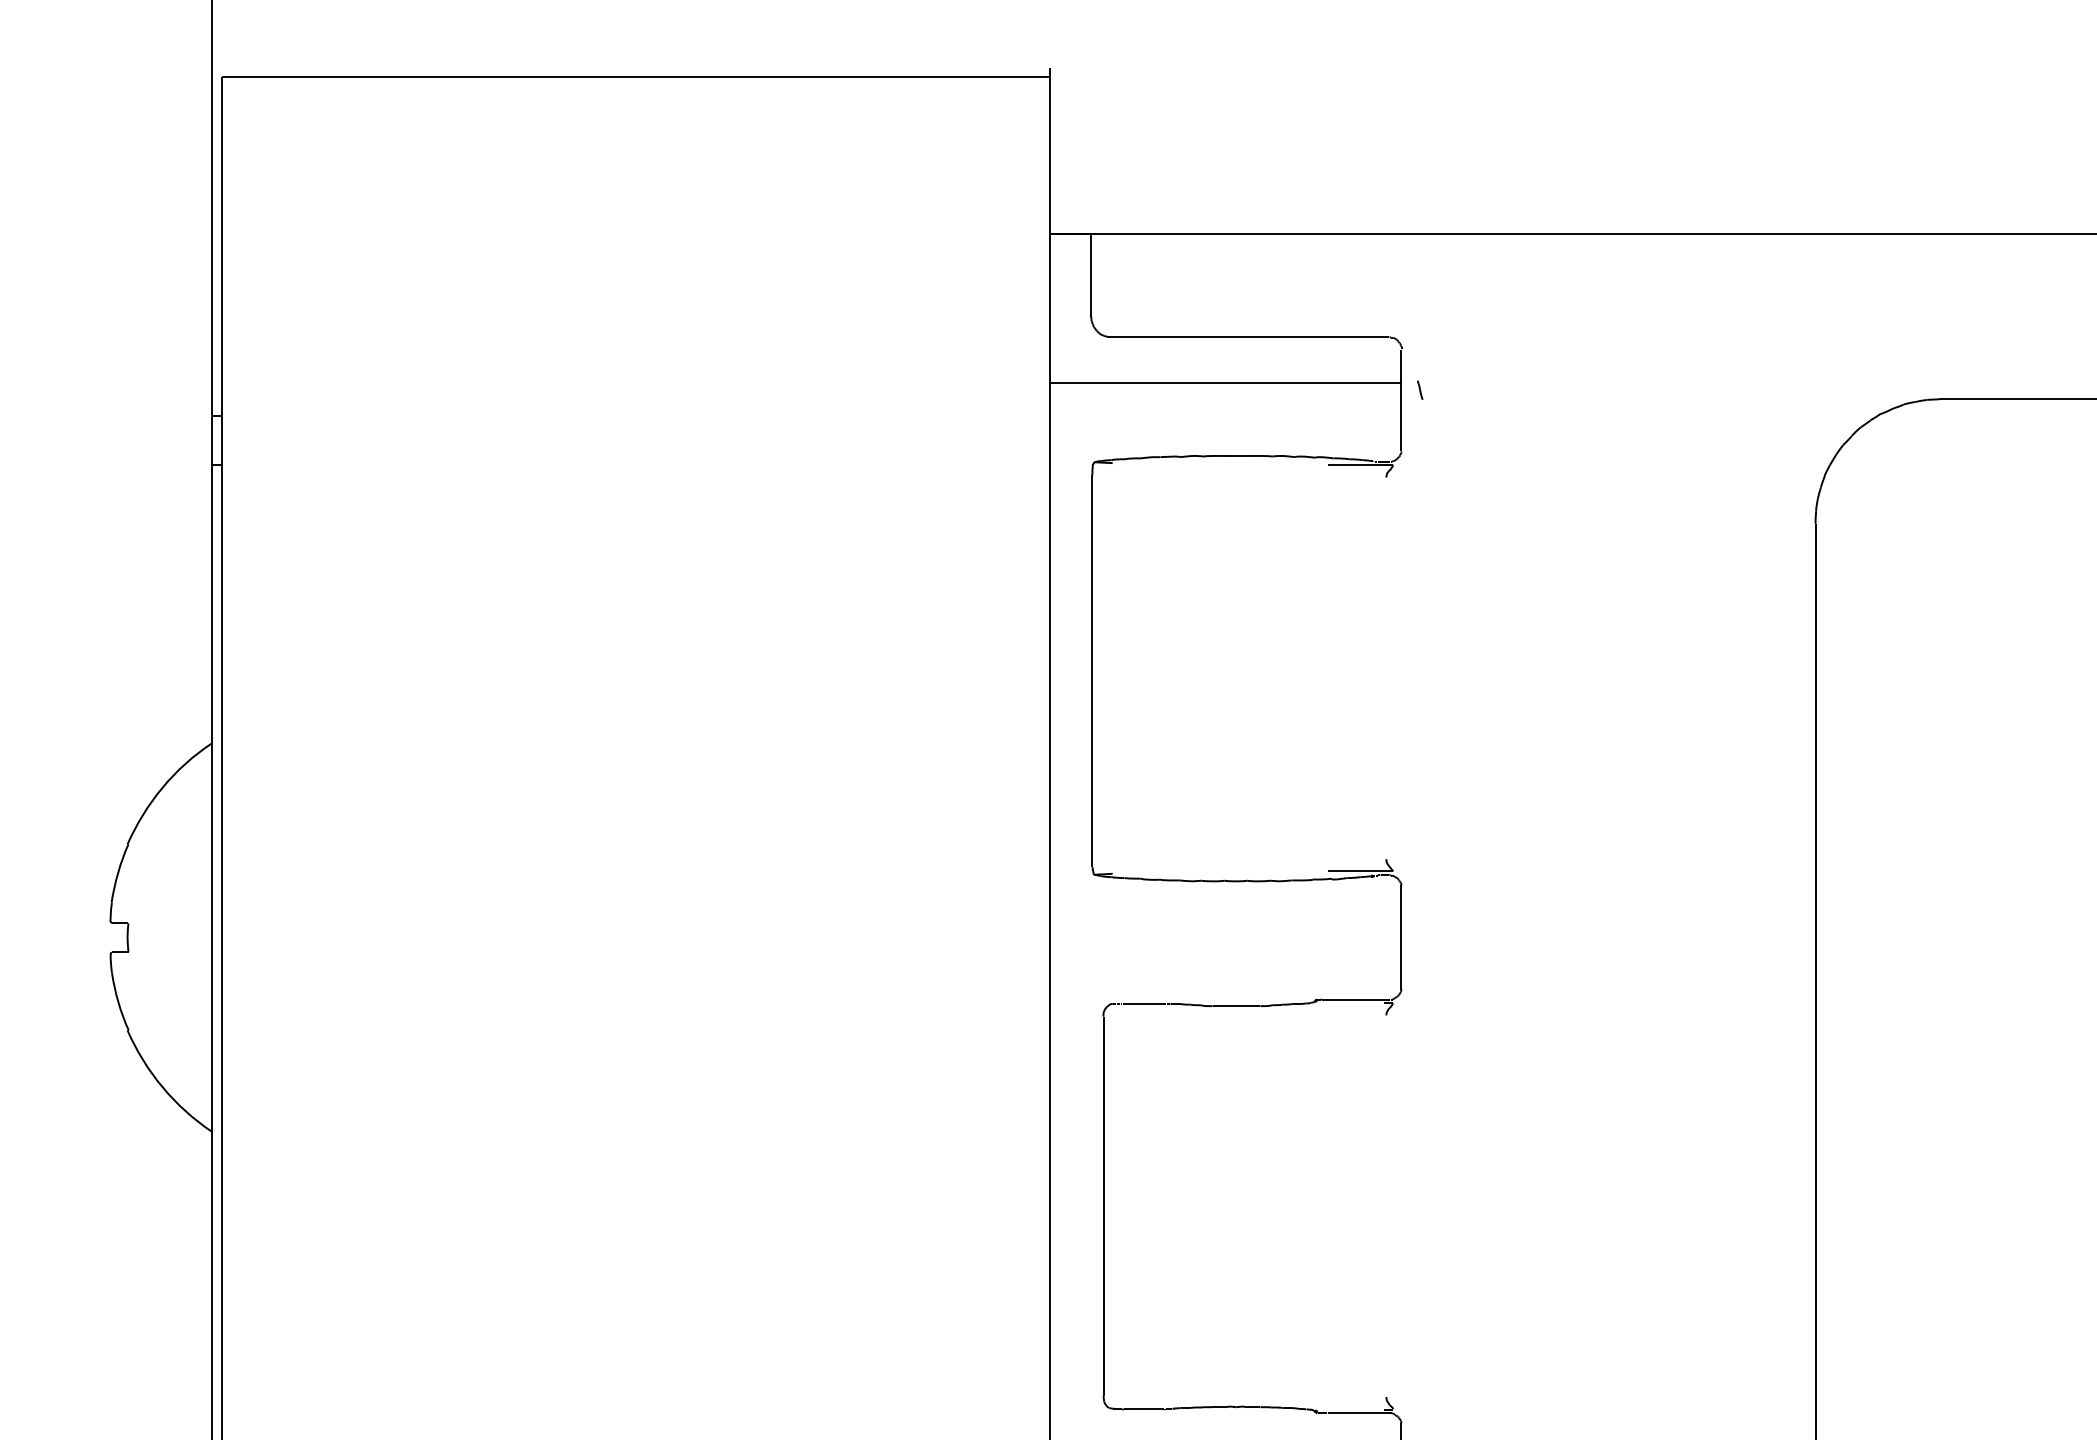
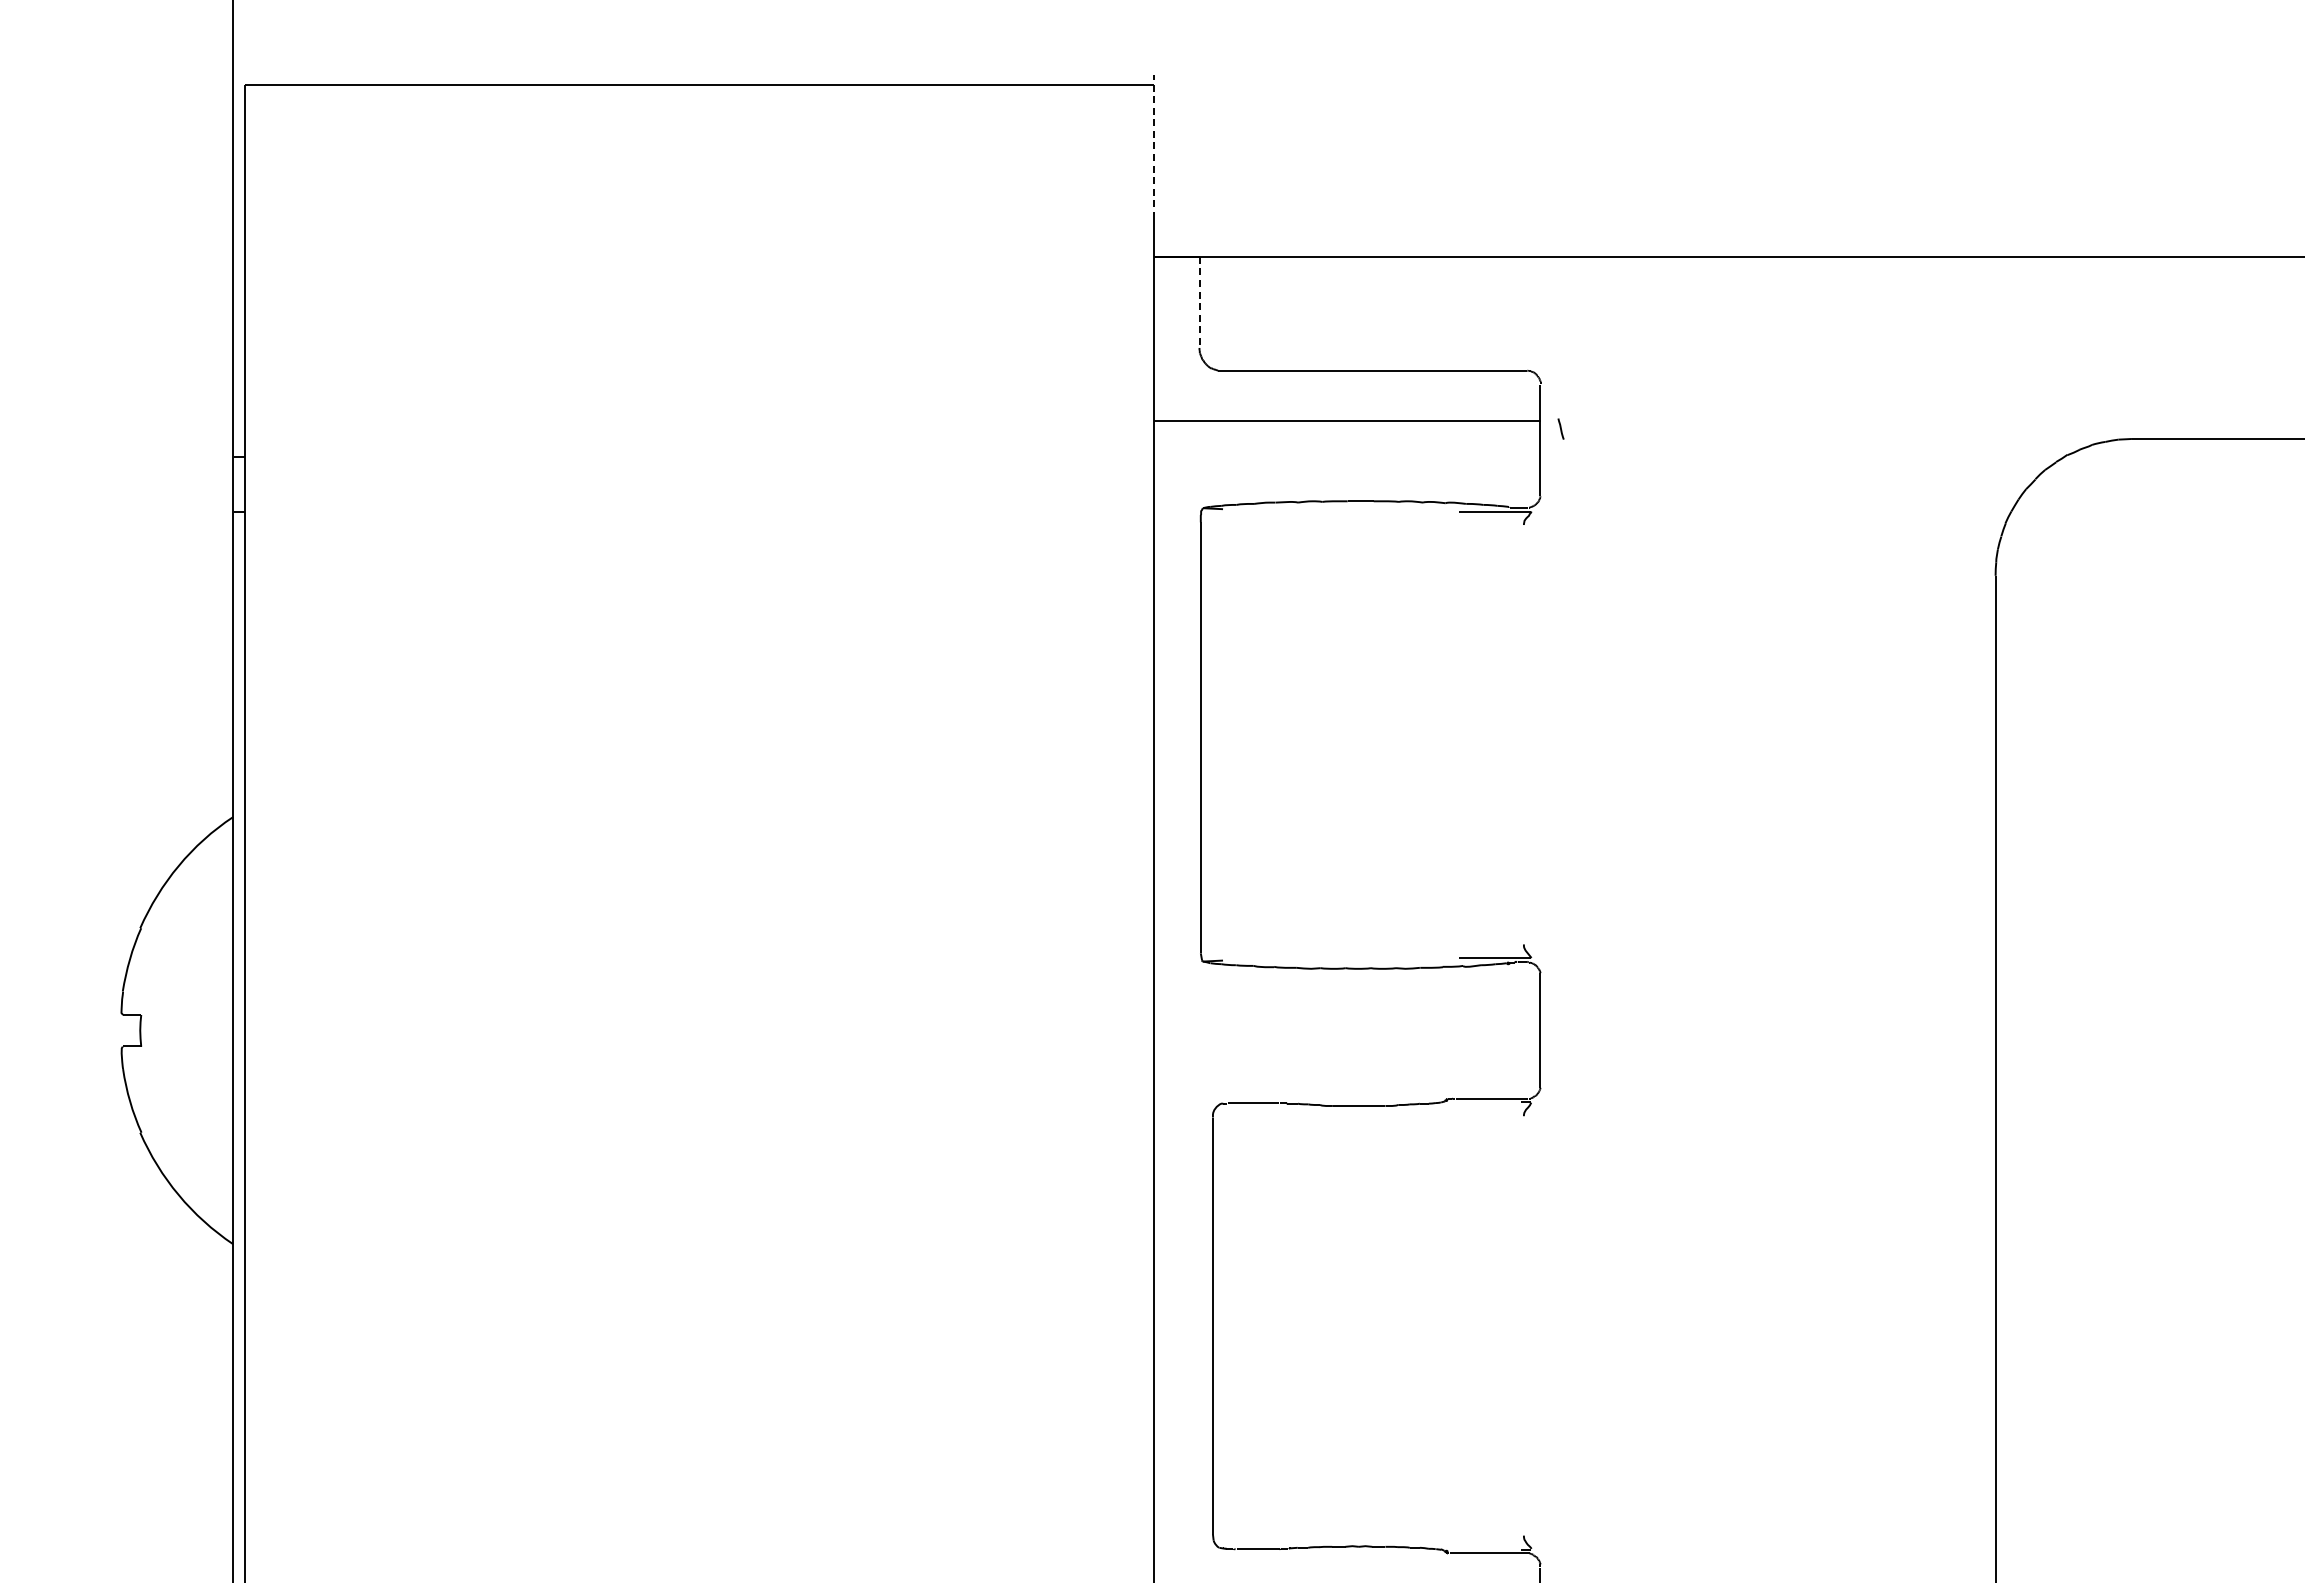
line: (1050, 133) -> (1154, 146), solid -> dashed
line: (1091, 275) -> (1199, 302), solid -> dashed

